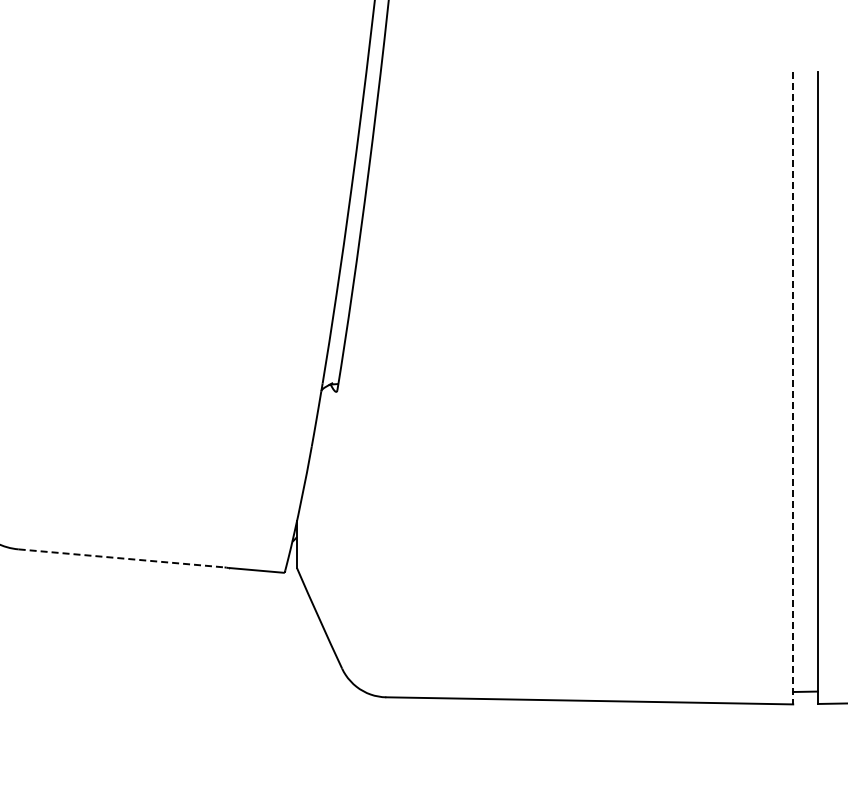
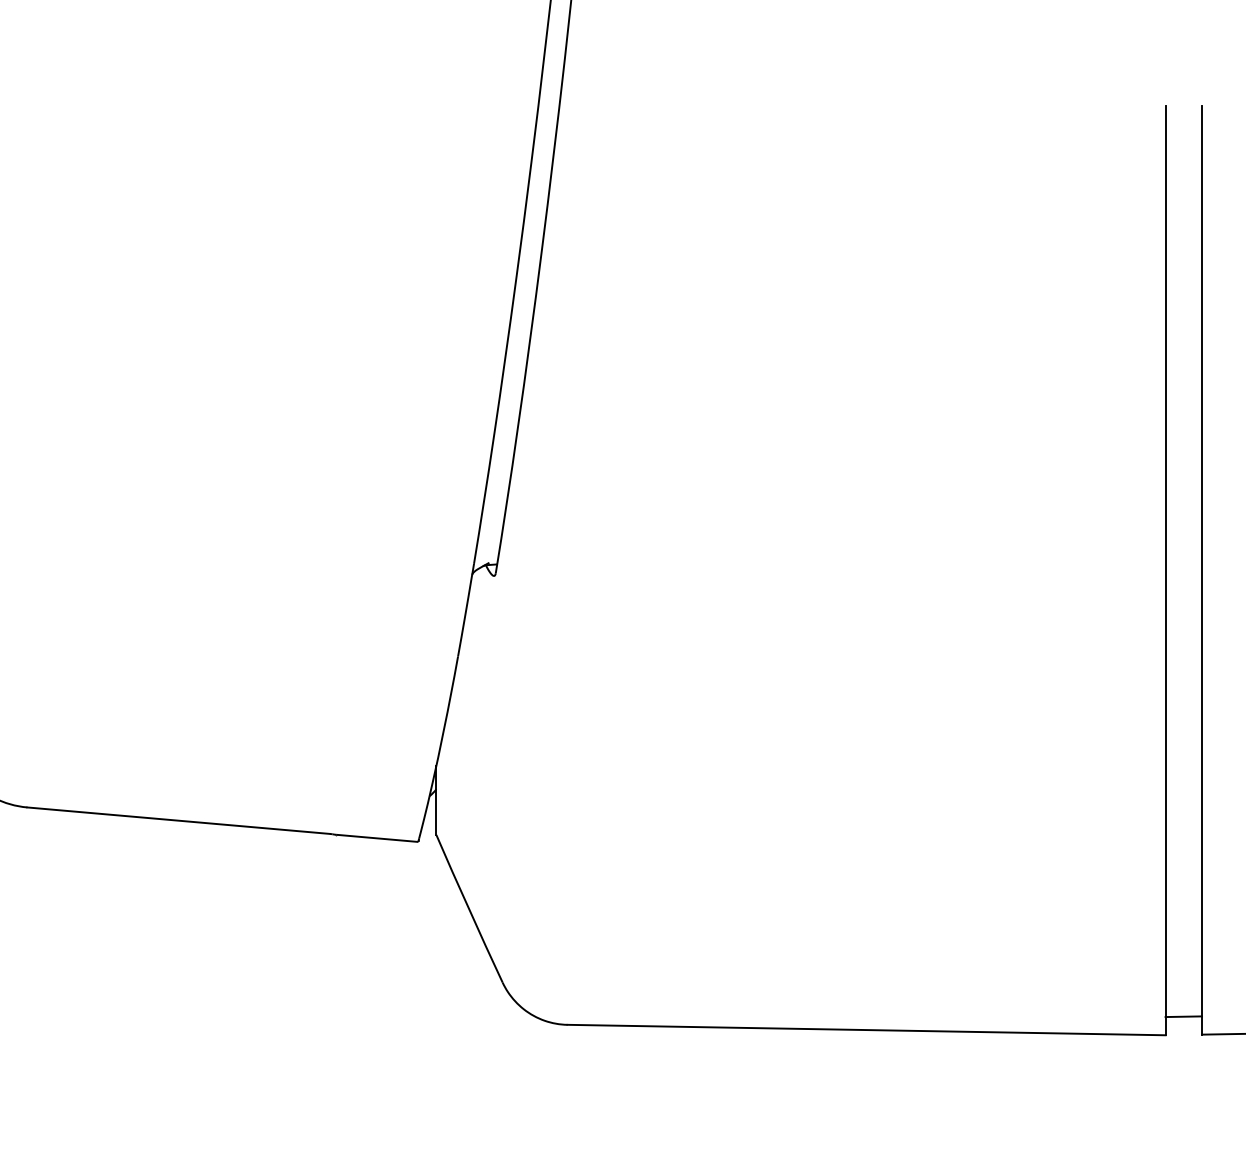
line: (793, 388) -> (1166, 571), dashed -> solid
line: (122, 558) -> (179, 820), dashed -> solid

